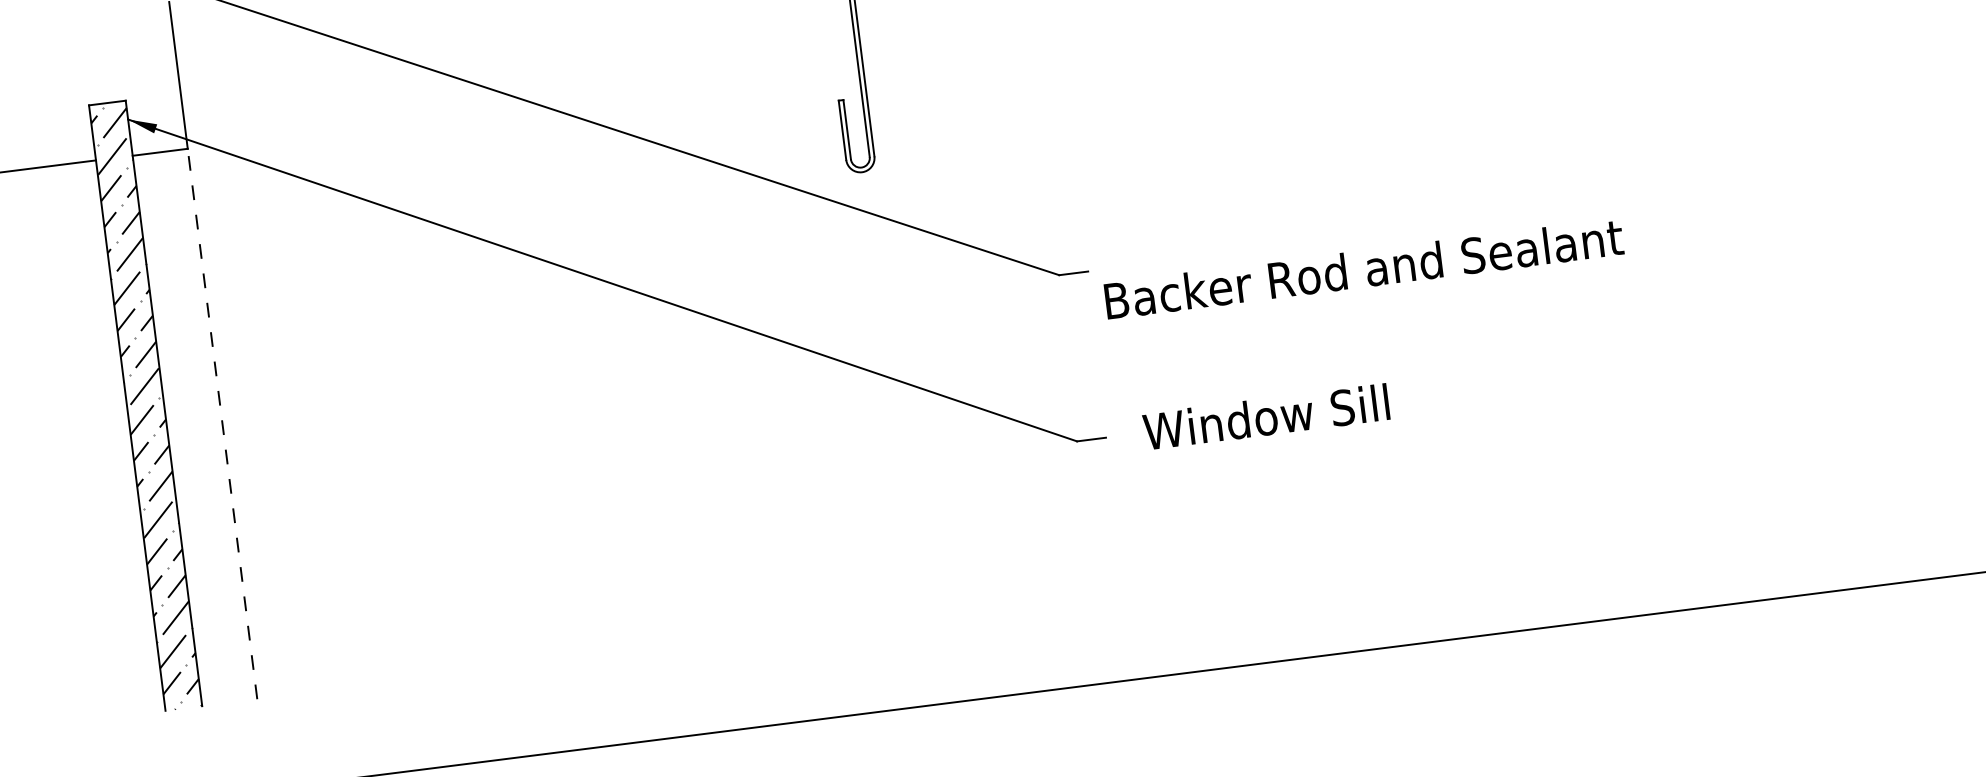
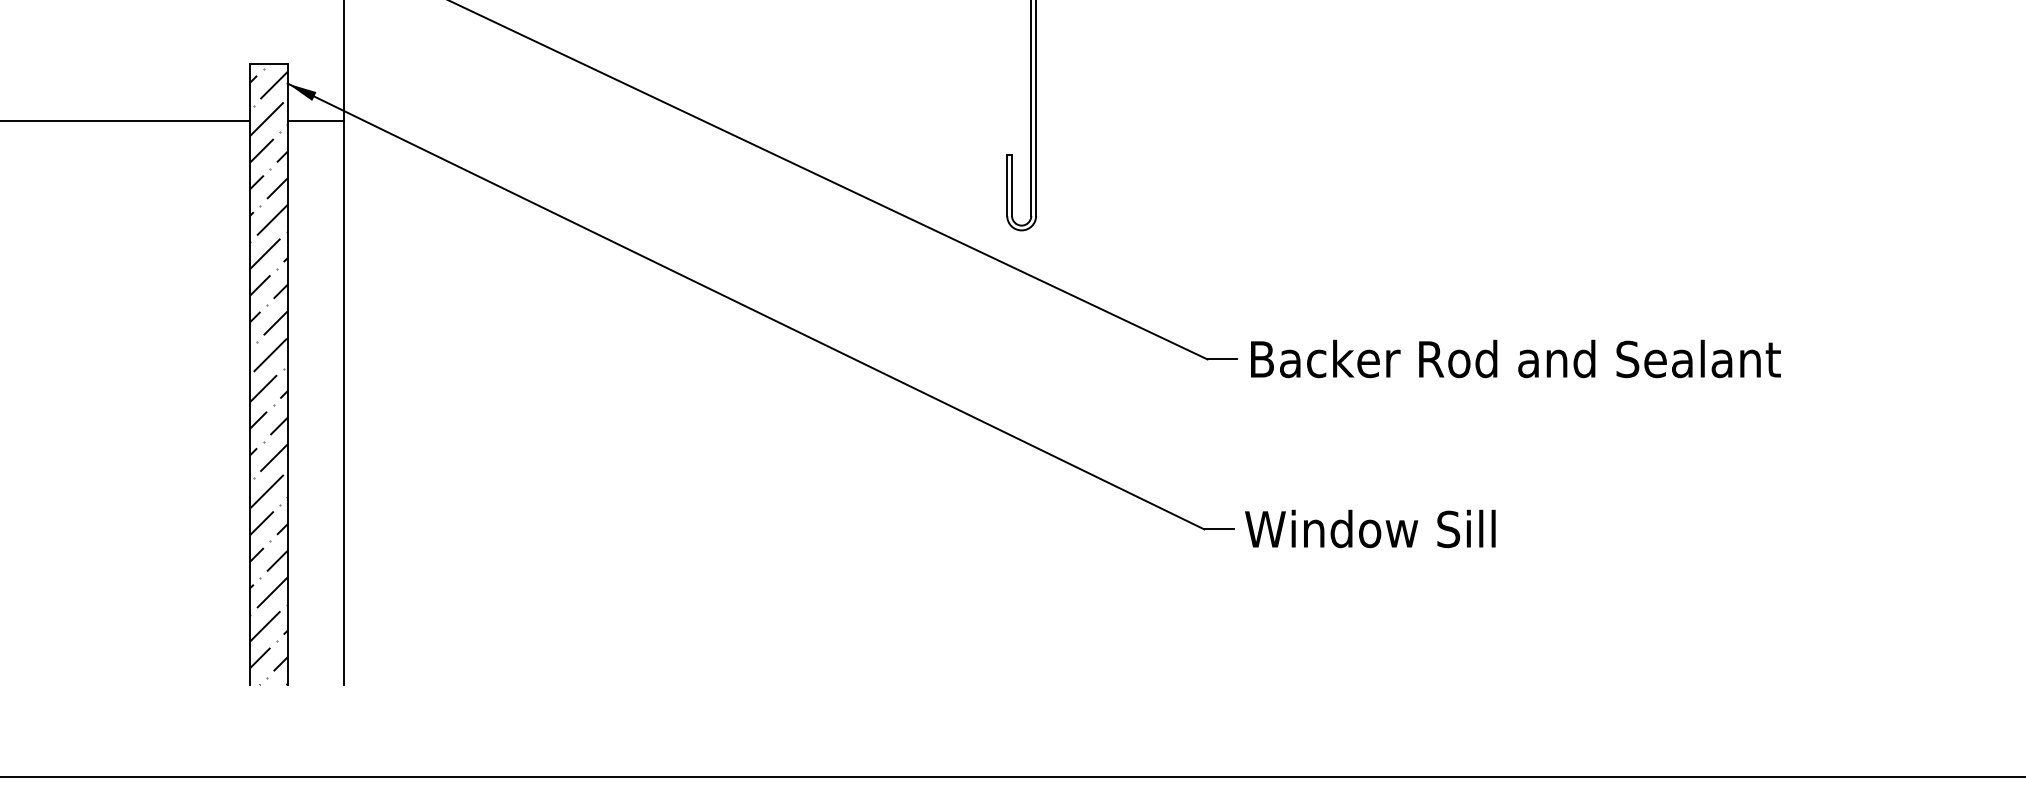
text: (1363, 268) -> (1515, 358), moved
text: (1266, 416) -> (1370, 528), moved
line: (222, 423) -> (344, 402), dashed -> solid

